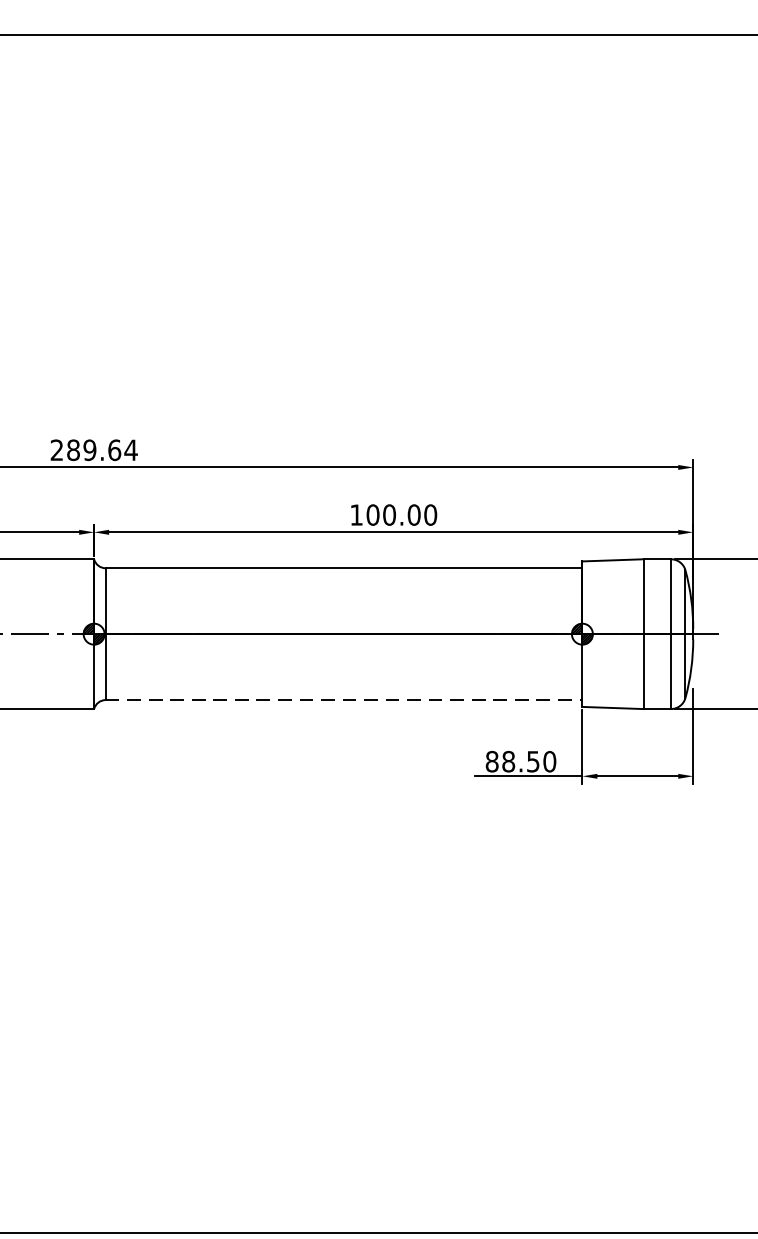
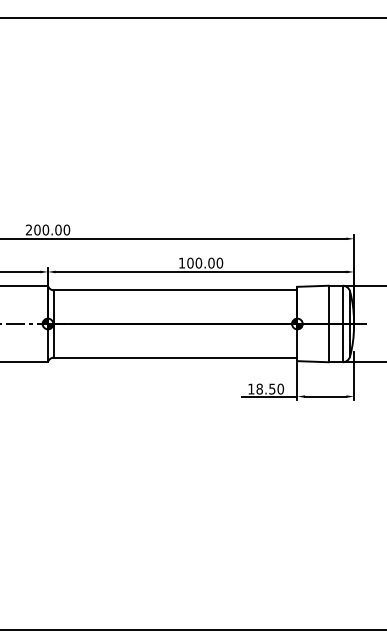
text: (102, 449) -> (52, 229), 289.64 -> 200.00
line: (343, 699) -> (175, 357), dashed -> solid
text: (492, 760) -> (251, 388), 88.50 -> 18.50

